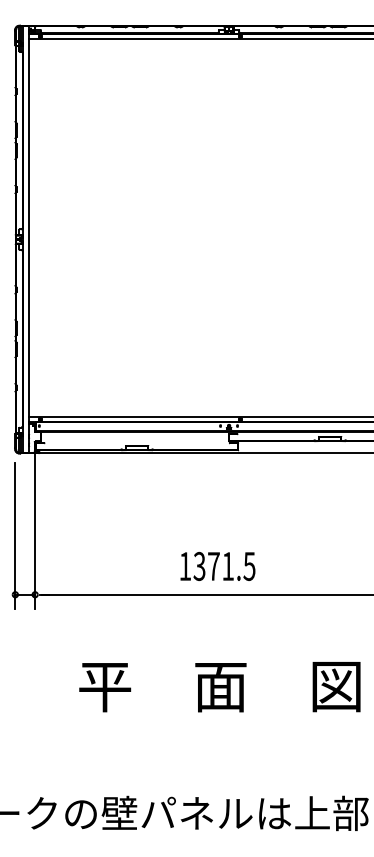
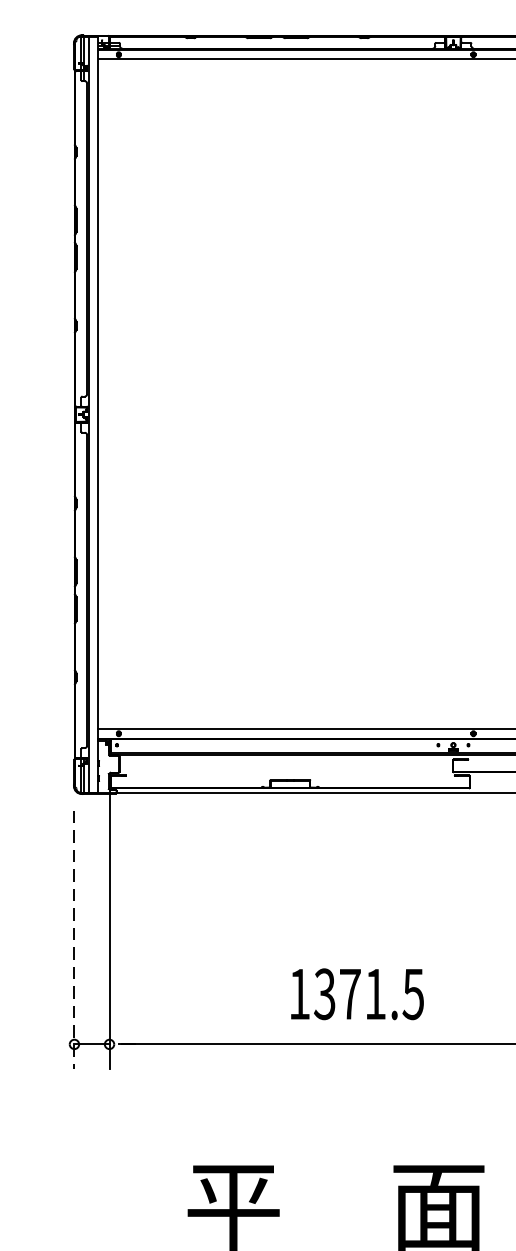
line: (15, 535) -> (74, 939), solid -> dashed
text: (217, 565) -> (356, 992), moved

